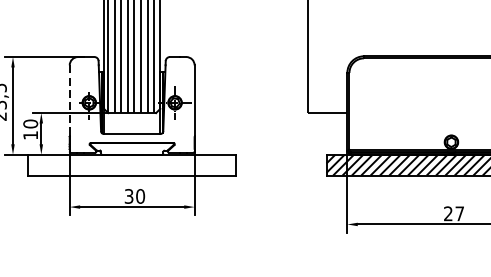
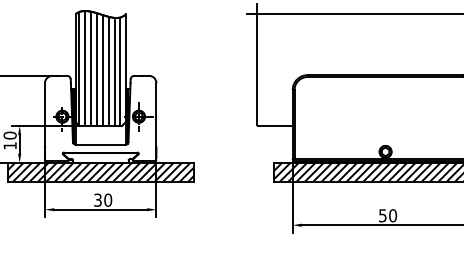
line: (70, 100) -> (45, 114), dashed -> solid
hatch: (131, 165) -> (100, 172), added
text: (454, 213) -> (388, 215), 27 -> 50

